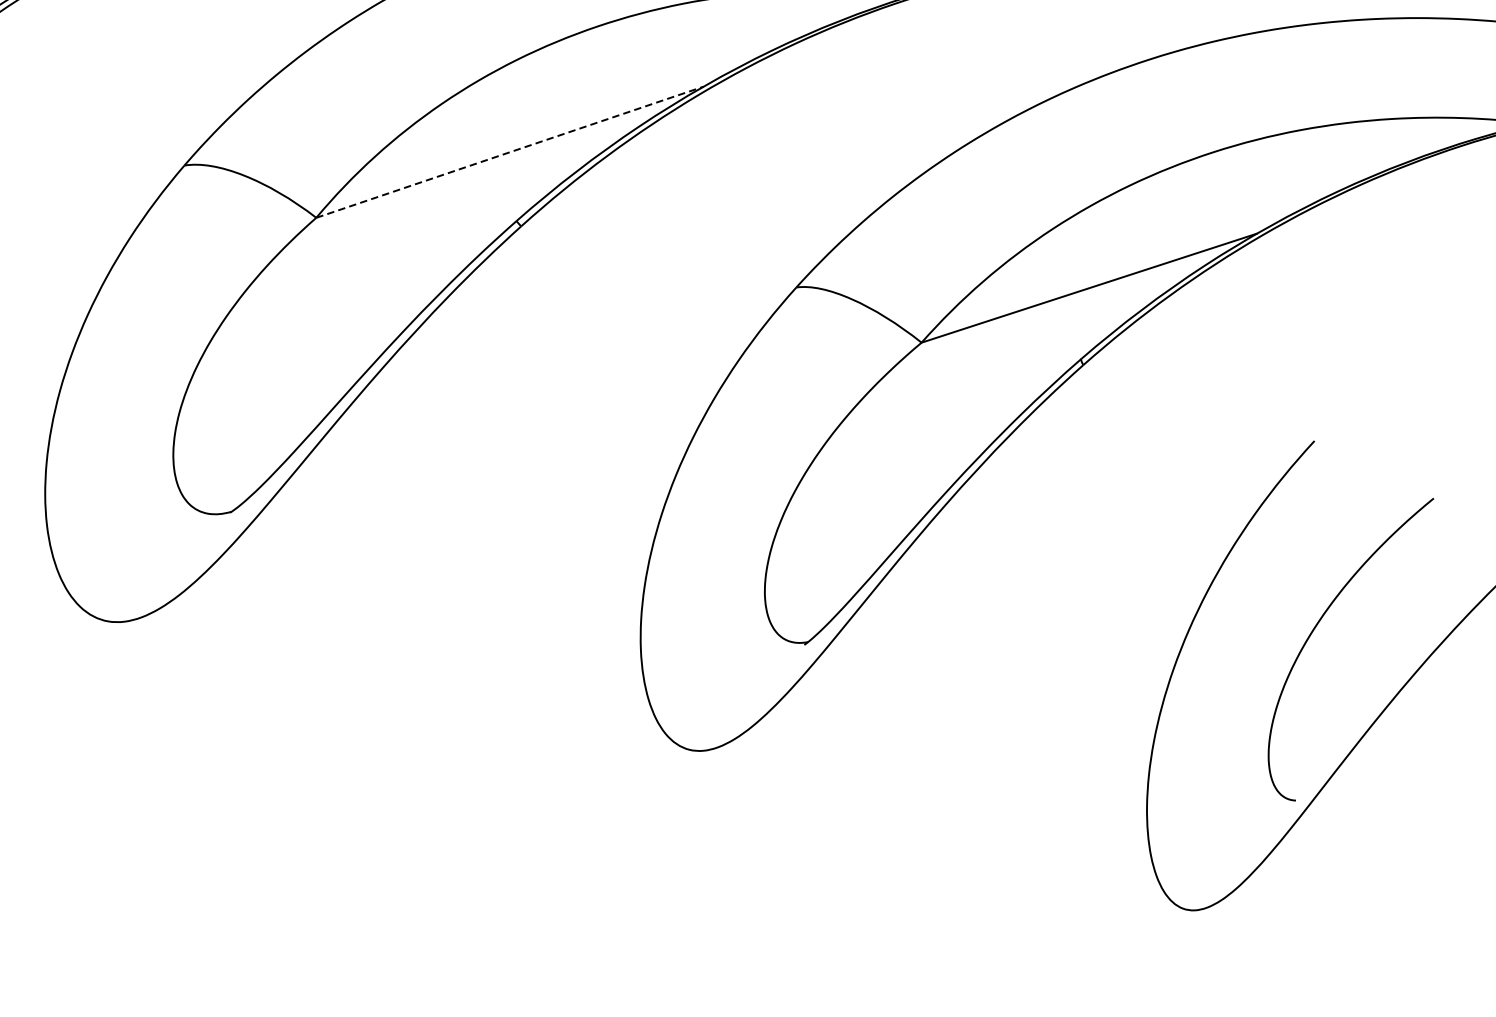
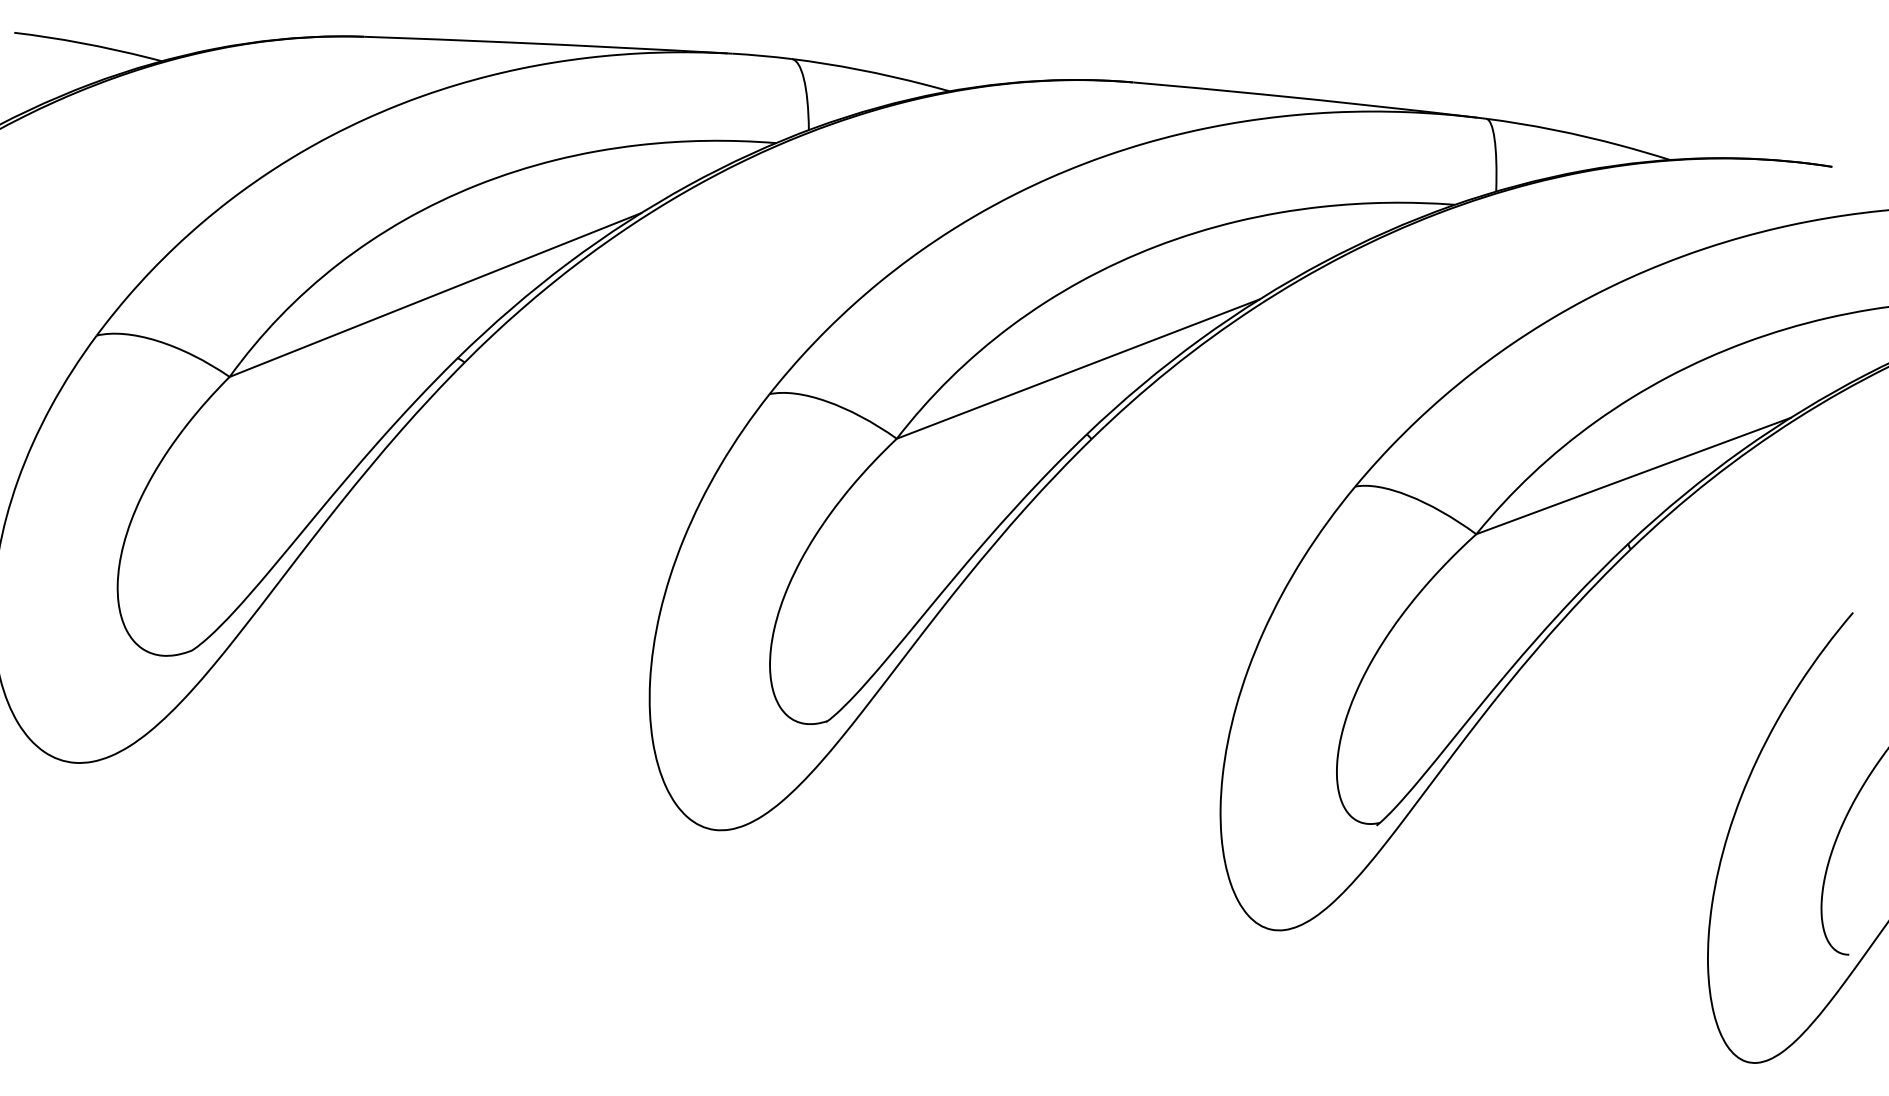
line: (510, 151) -> (1078, 368), dashed -> solid

